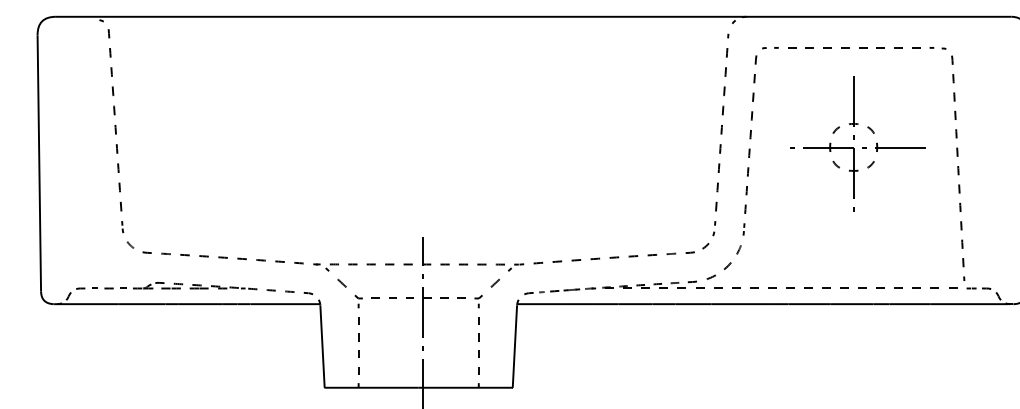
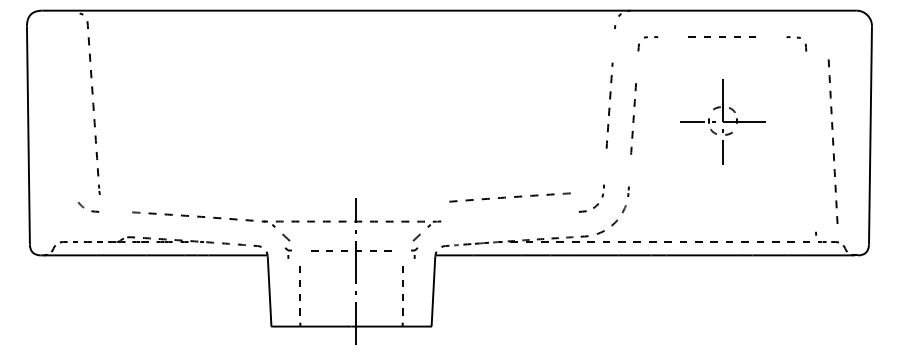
part: (854, 47) -> (722, 36), size x0.6
part: (721, 129) -> (609, 106), size x0.6
part: (749, 143) -> (633, 118), size x0.6
part: (857, 143) -> (725, 118), size x0.7
part: (957, 170) -> (832, 141), moved
part: (139, 247) -> (88, 207), moved
part: (604, 258) -> (509, 197), moved
part: (357, 300) -> (287, 252), moved
part: (478, 300) -> (414, 252), moved

